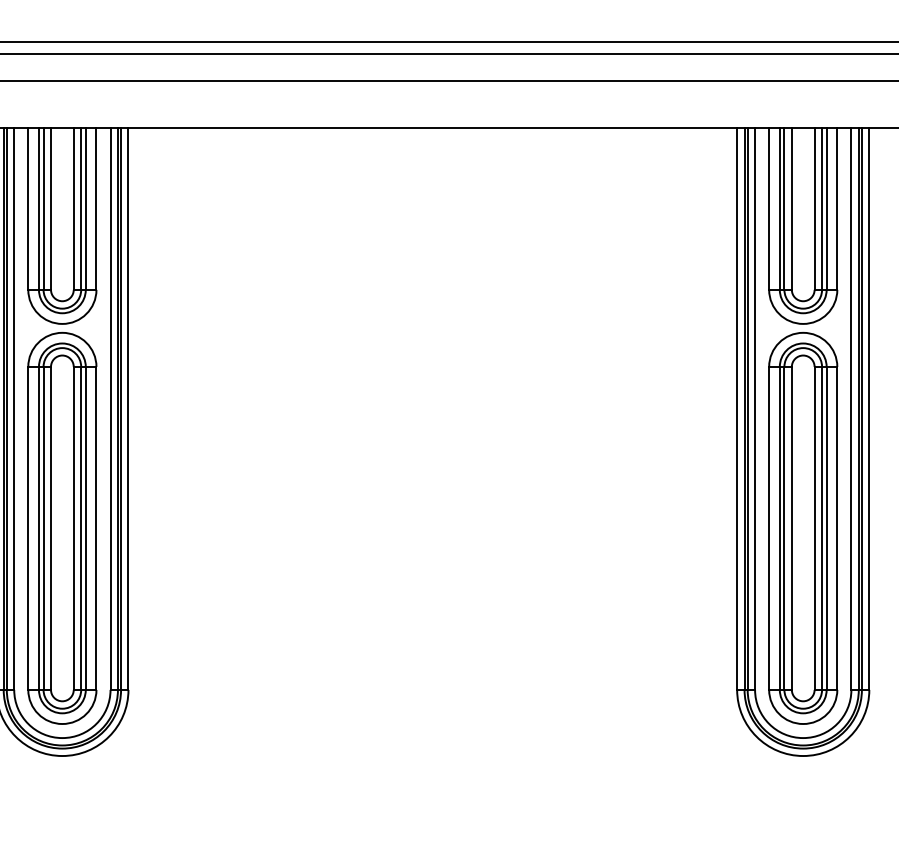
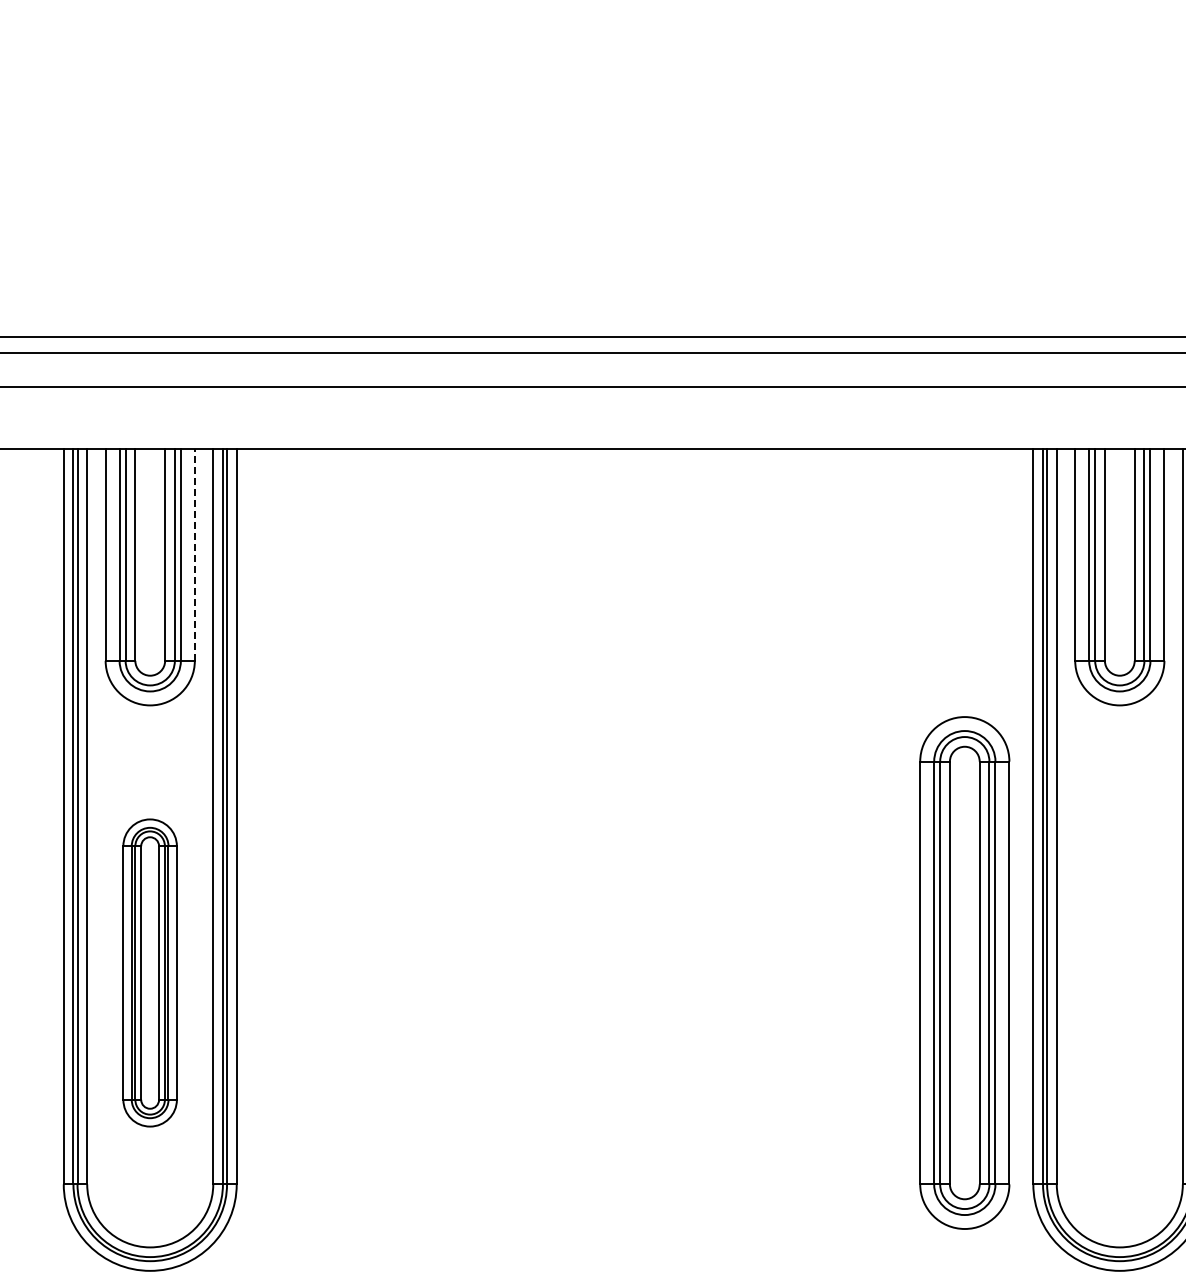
line: (96, 209) -> (194, 555), solid -> dashed
part: (61, 528) -> (149, 972), size x0.6
part: (802, 528) -> (964, 972), moved

